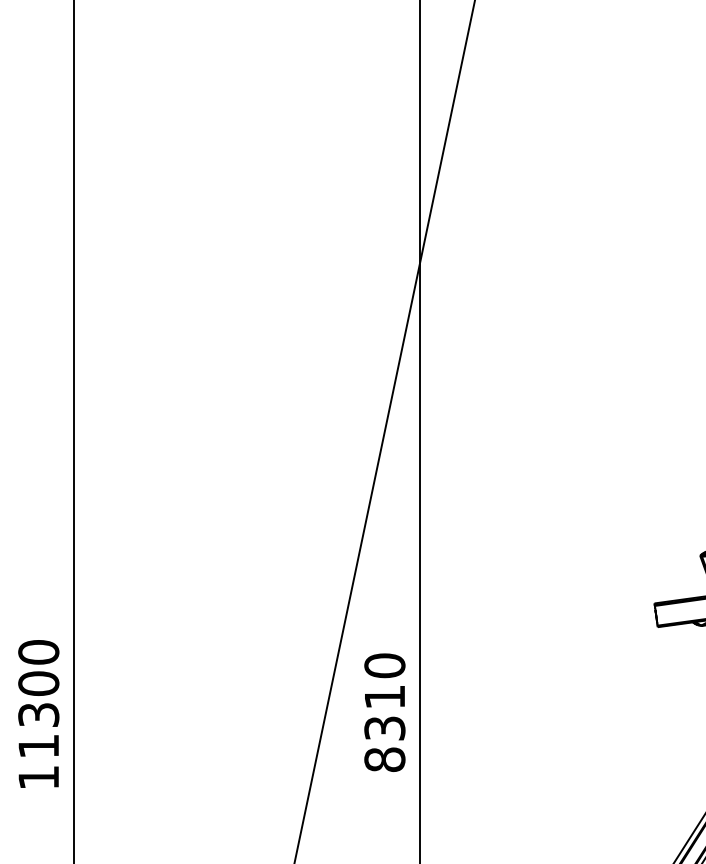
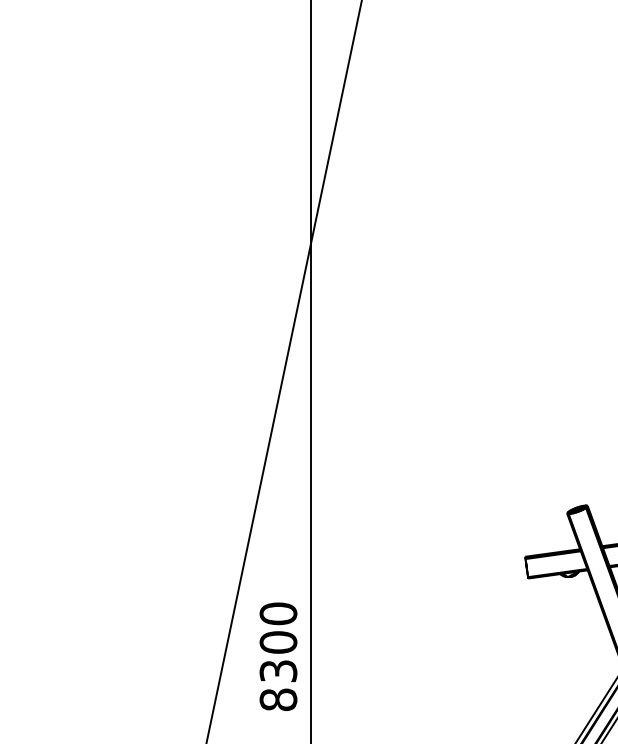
text: (384, 696) -> (278, 641), 8310 -> 8300

